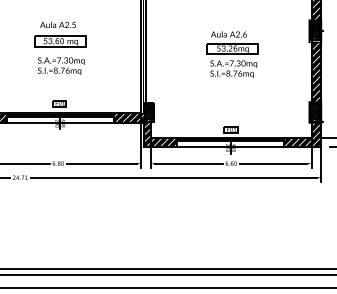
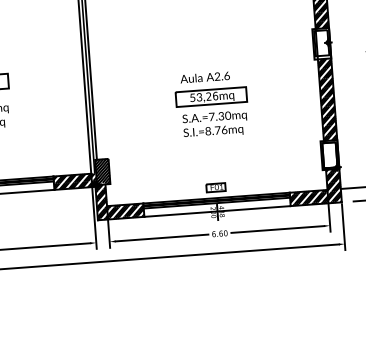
hatch: (315, 30) -> (321, 42), removed
part: (232, 54) -> (212, 104), moved
hatch: (315, 112) -> (330, 155), removed

